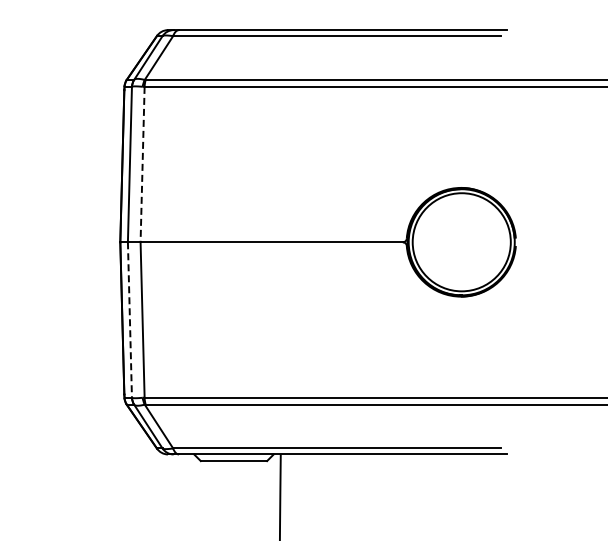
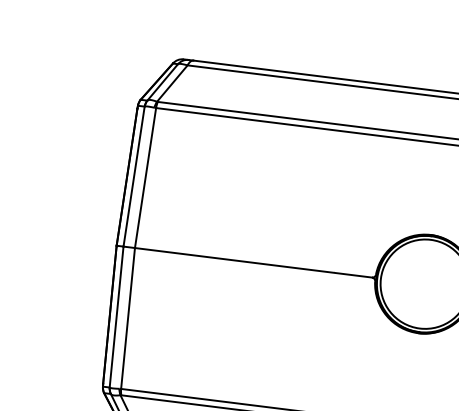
line: (142, 164) -> (145, 177), dashed -> solid
line: (129, 319) -> (116, 316), dashed -> solid

